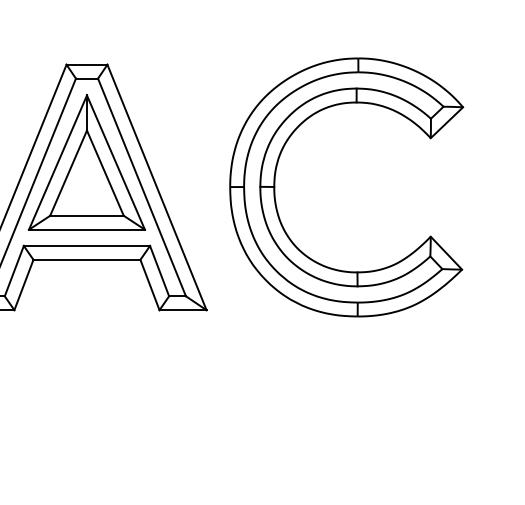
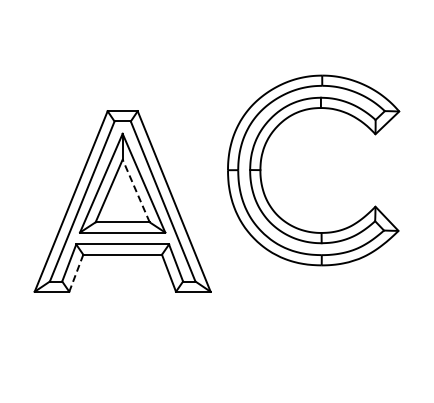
line: (105, 172) -> (136, 190), solid -> dashed
part: (275, 187) -> (261, 170), moved
line: (24, 285) -> (76, 273), solid -> dashed

